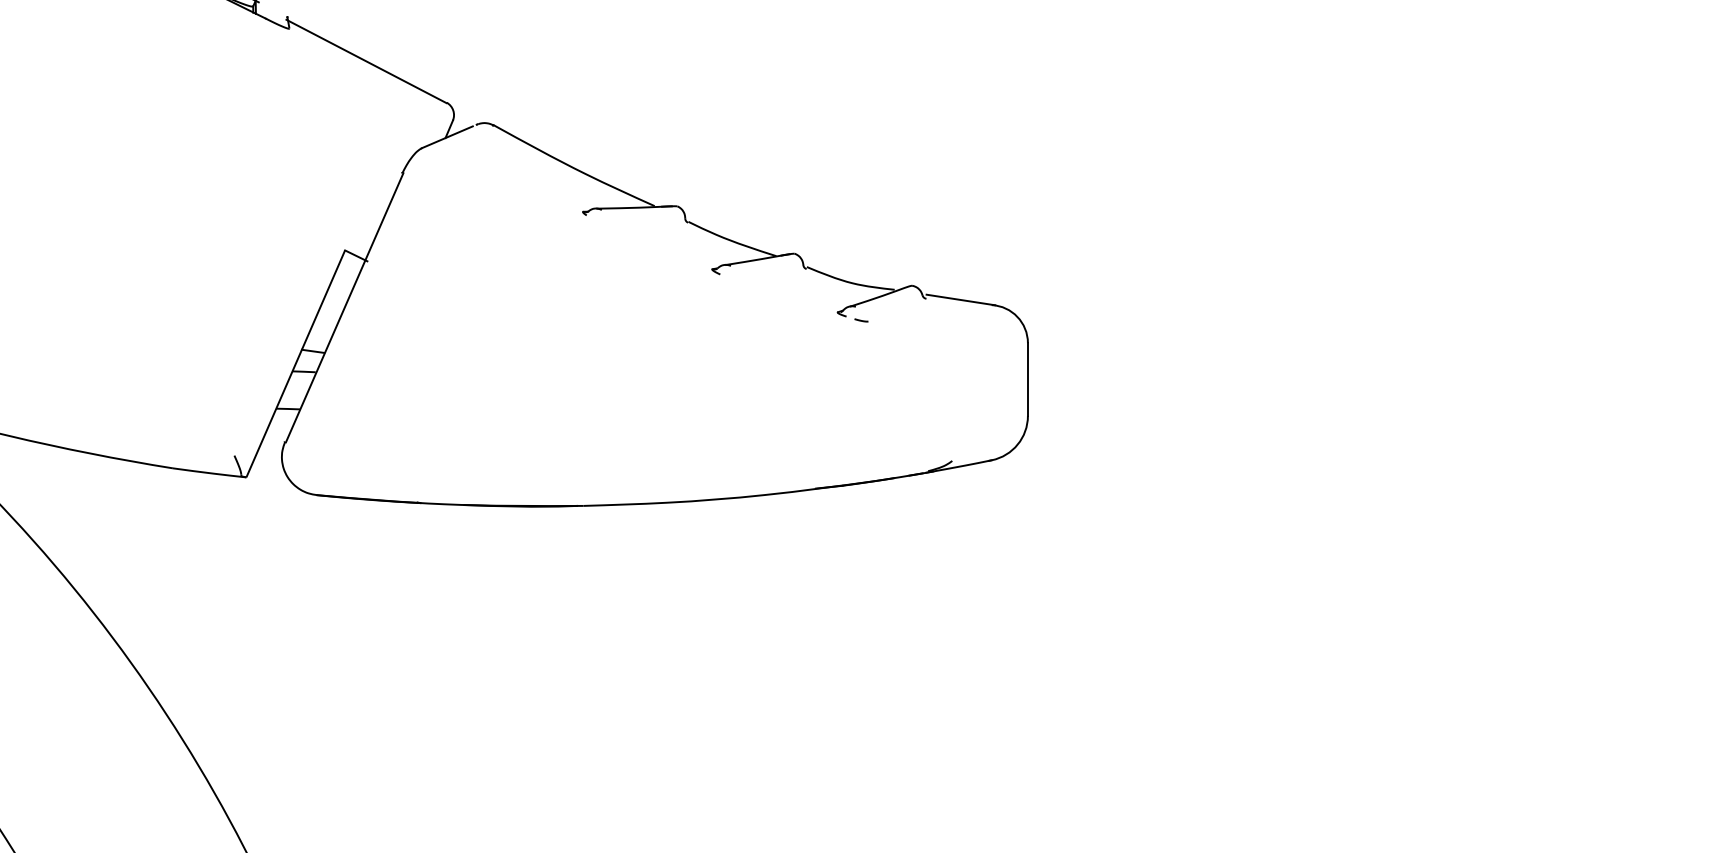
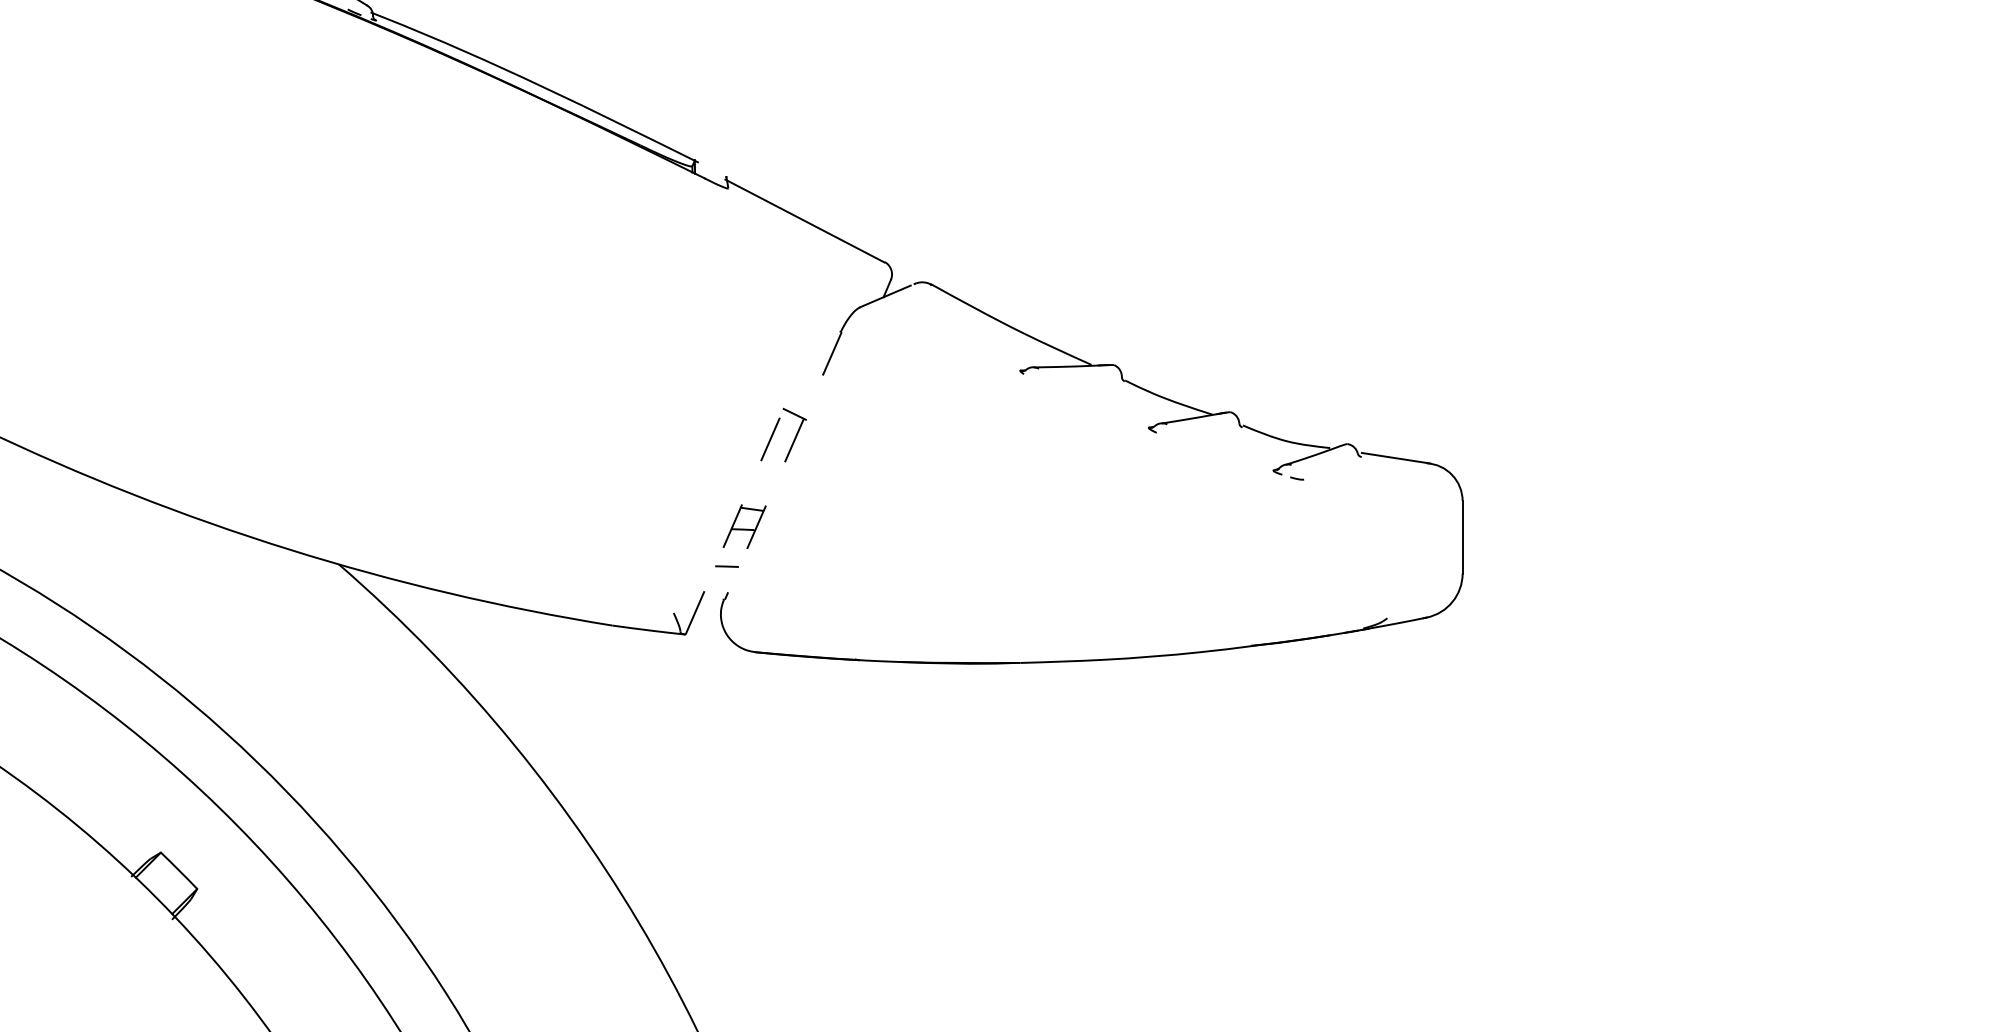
line: (344, 307) -> (783, 465), solid -> dashed
line: (295, 363) -> (734, 521), solid -> dashed

